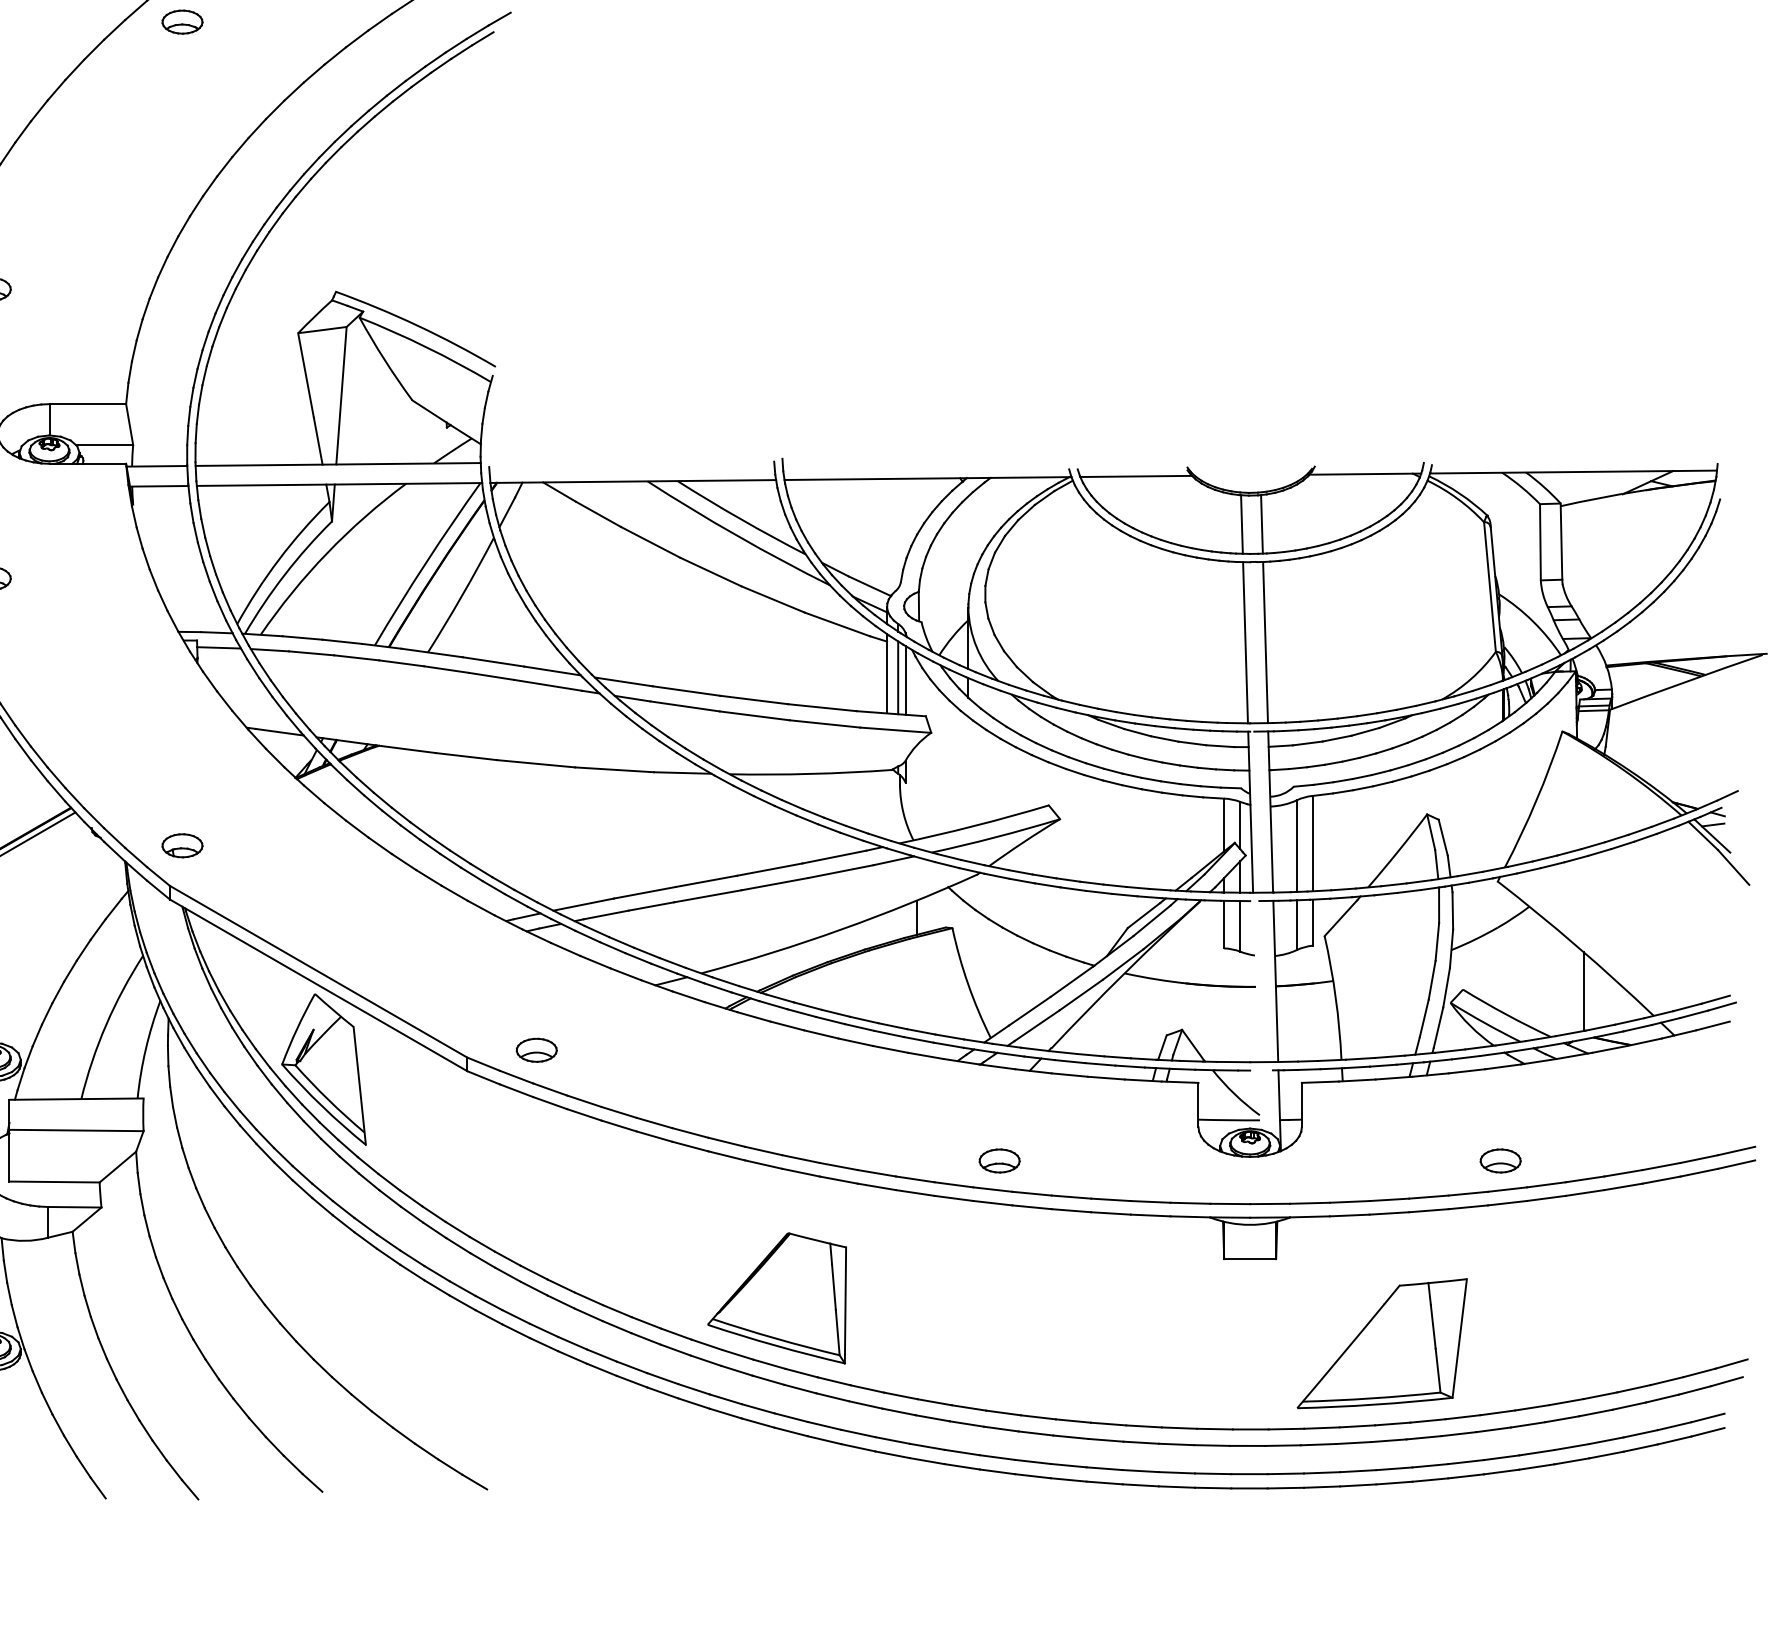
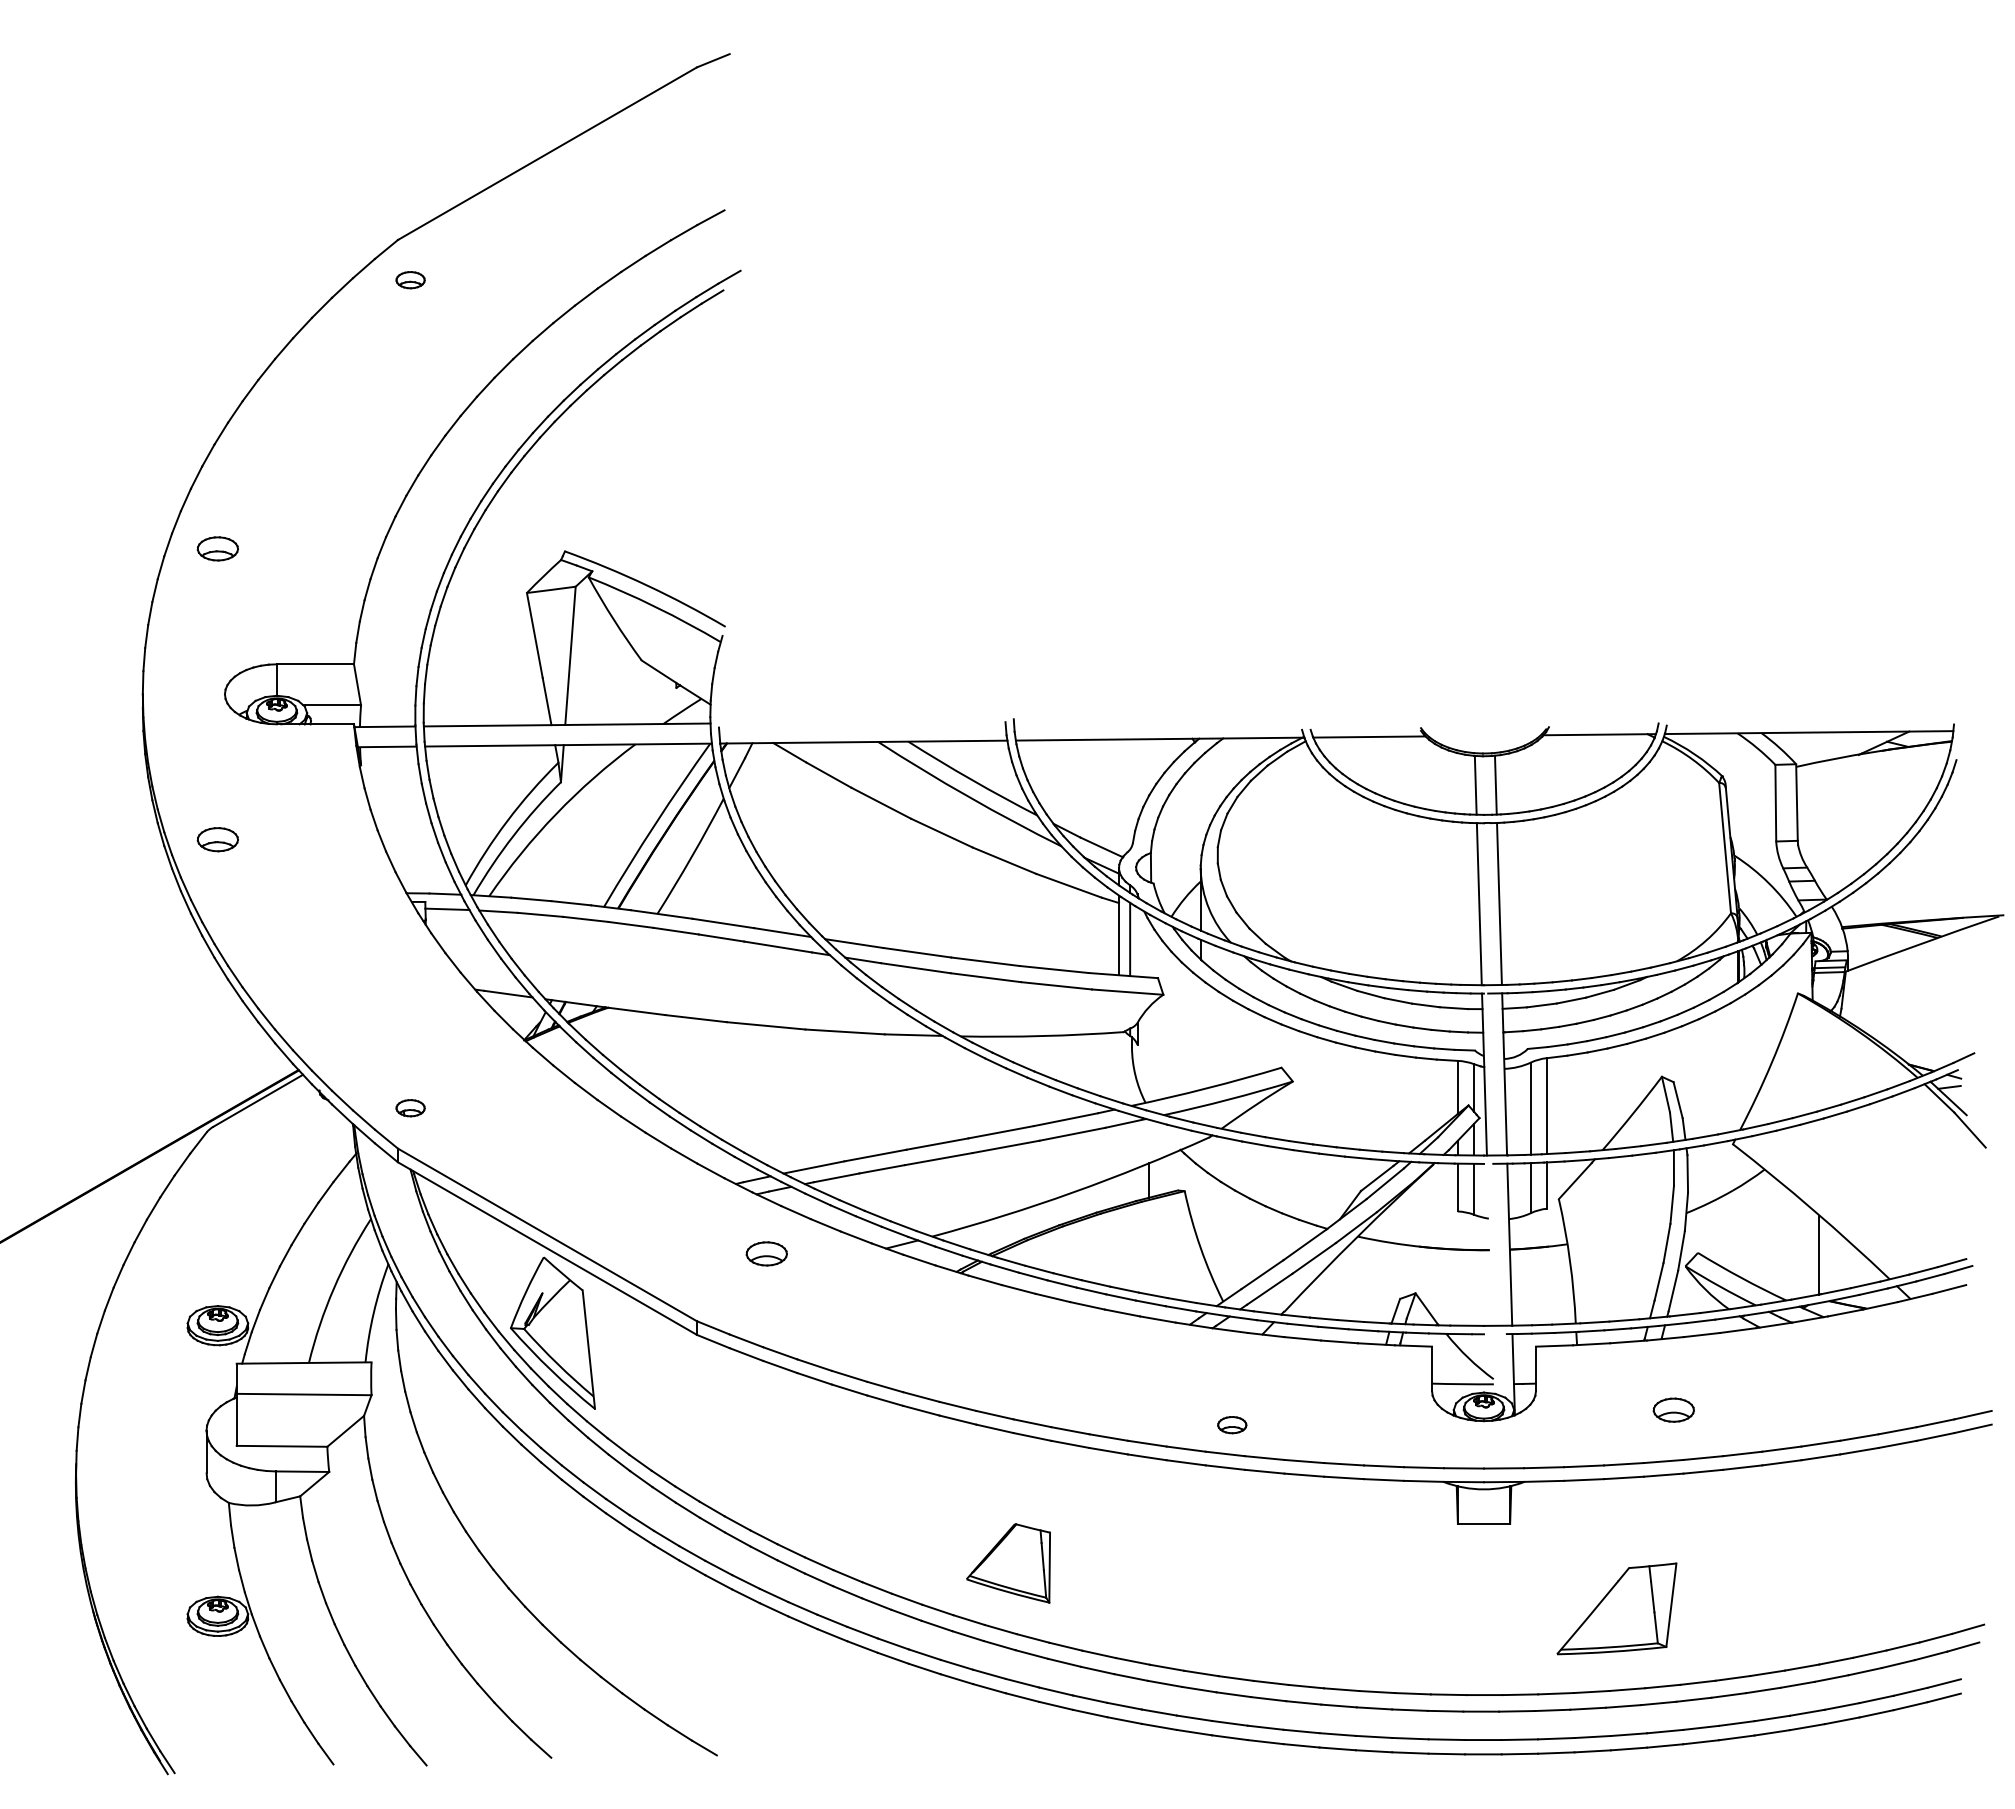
part: (182, 21) -> (410, 279), size x0.7
line: (905, 679) -> (1137, 941), removed
part: (182, 844) -> (410, 1107), size x0.7
part: (536, 1049) -> (766, 1253), moved
part: (999, 1160) -> (1232, 1424), size x0.7
part: (1500, 1160) -> (1673, 1409), moved
part: (777, 1298) -> (1008, 1563), size x0.6
part: (1381, 1343) -> (1616, 1608), size x0.7

